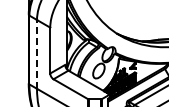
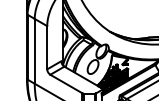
line: (37, 53) -> (35, 50), dashed -> solid

